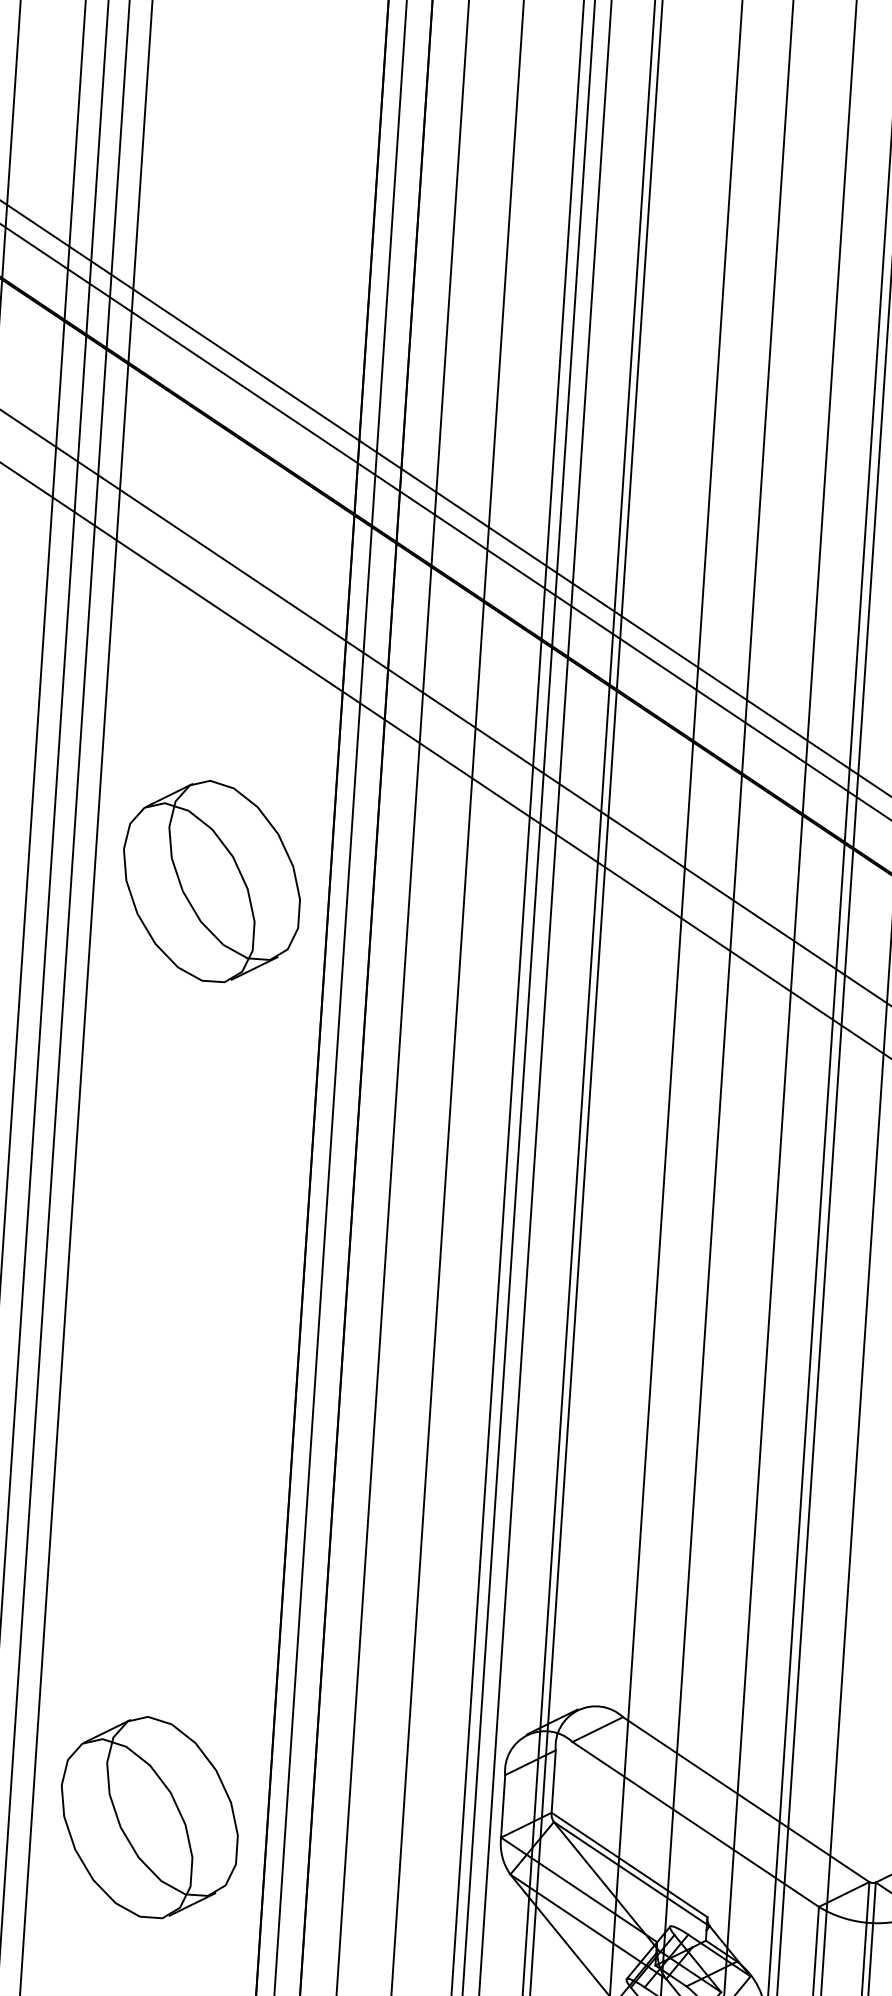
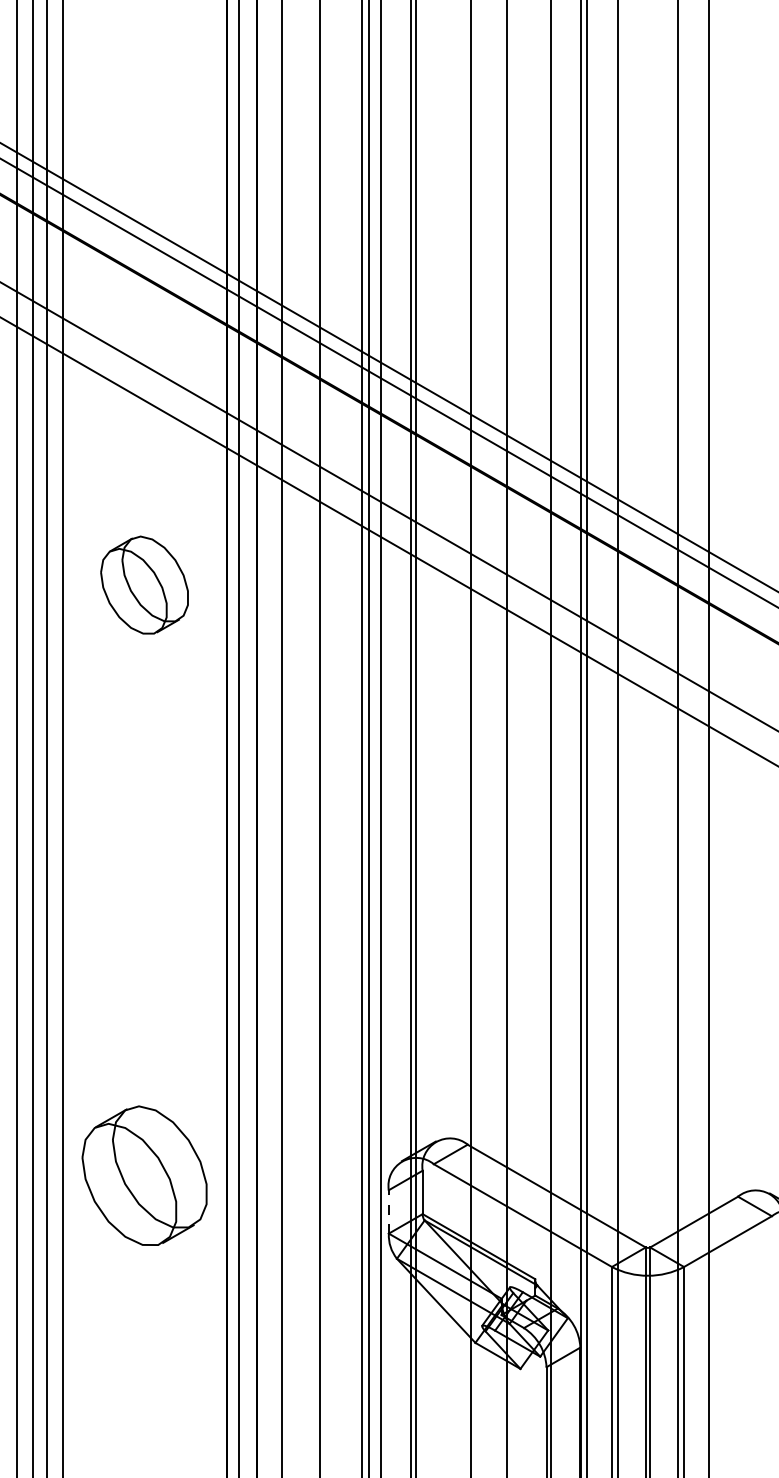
part: (211, 880) -> (144, 584), size x0.7
line: (502, 1805) -> (388, 1211), solid -> dashed
part: (149, 1816) -> (144, 1175), moved

